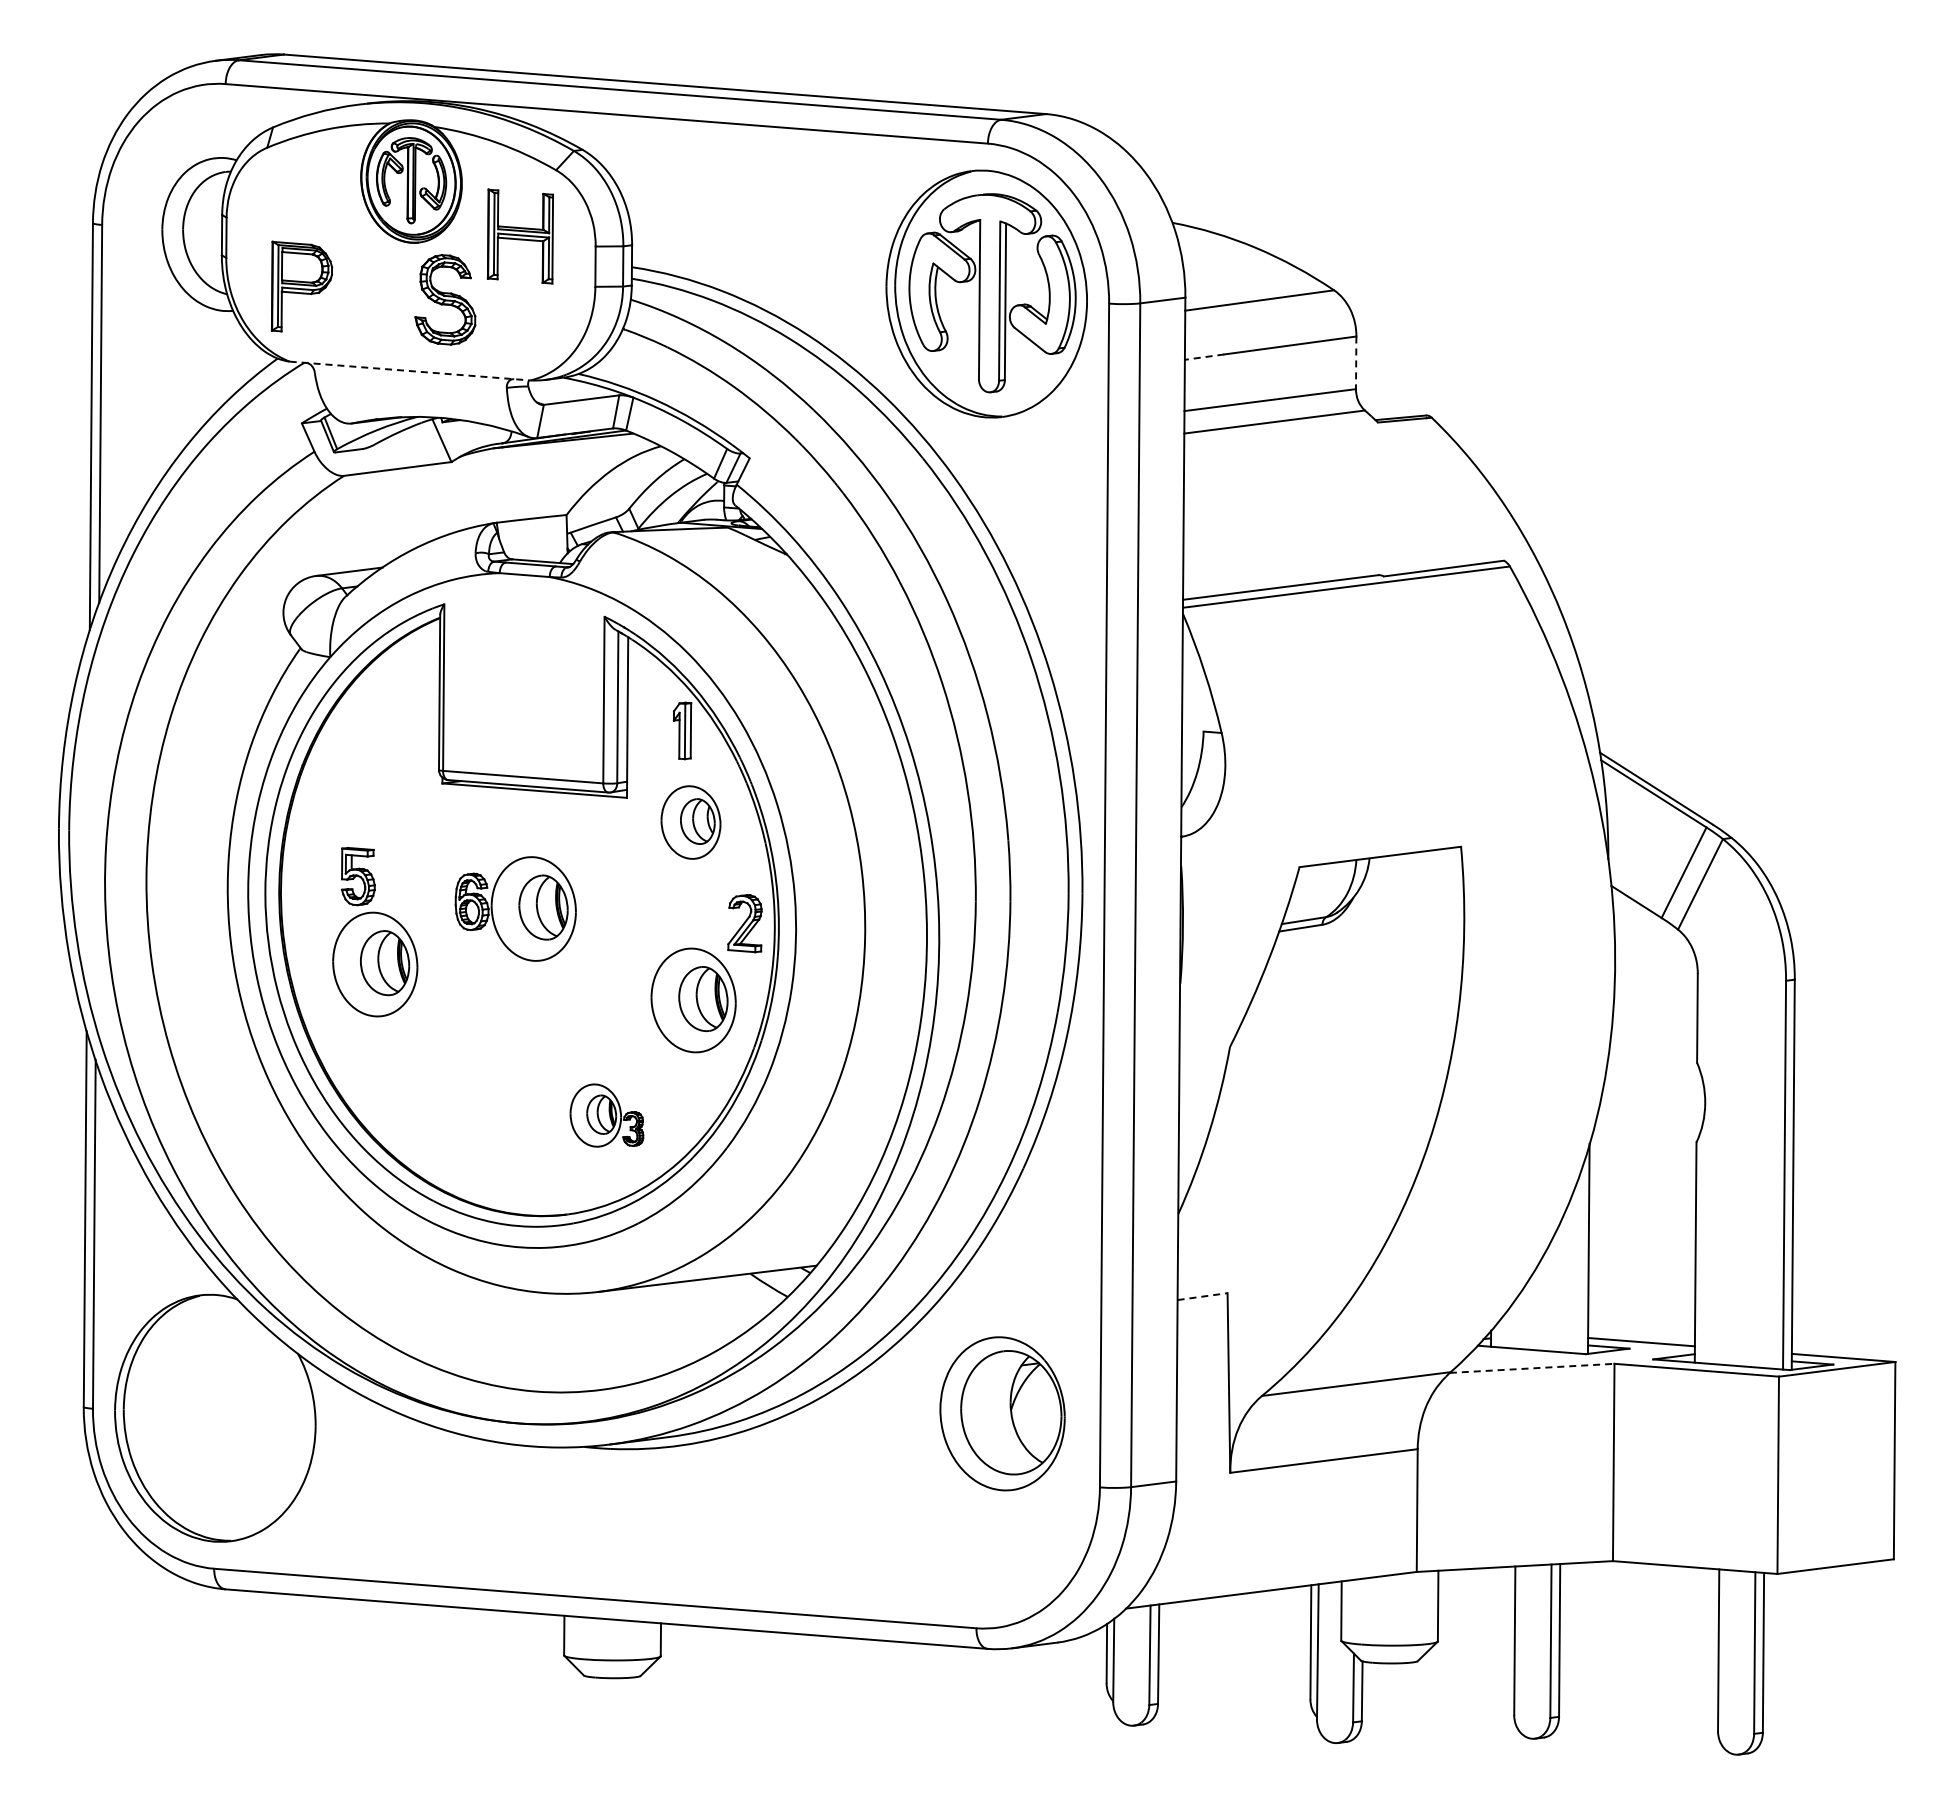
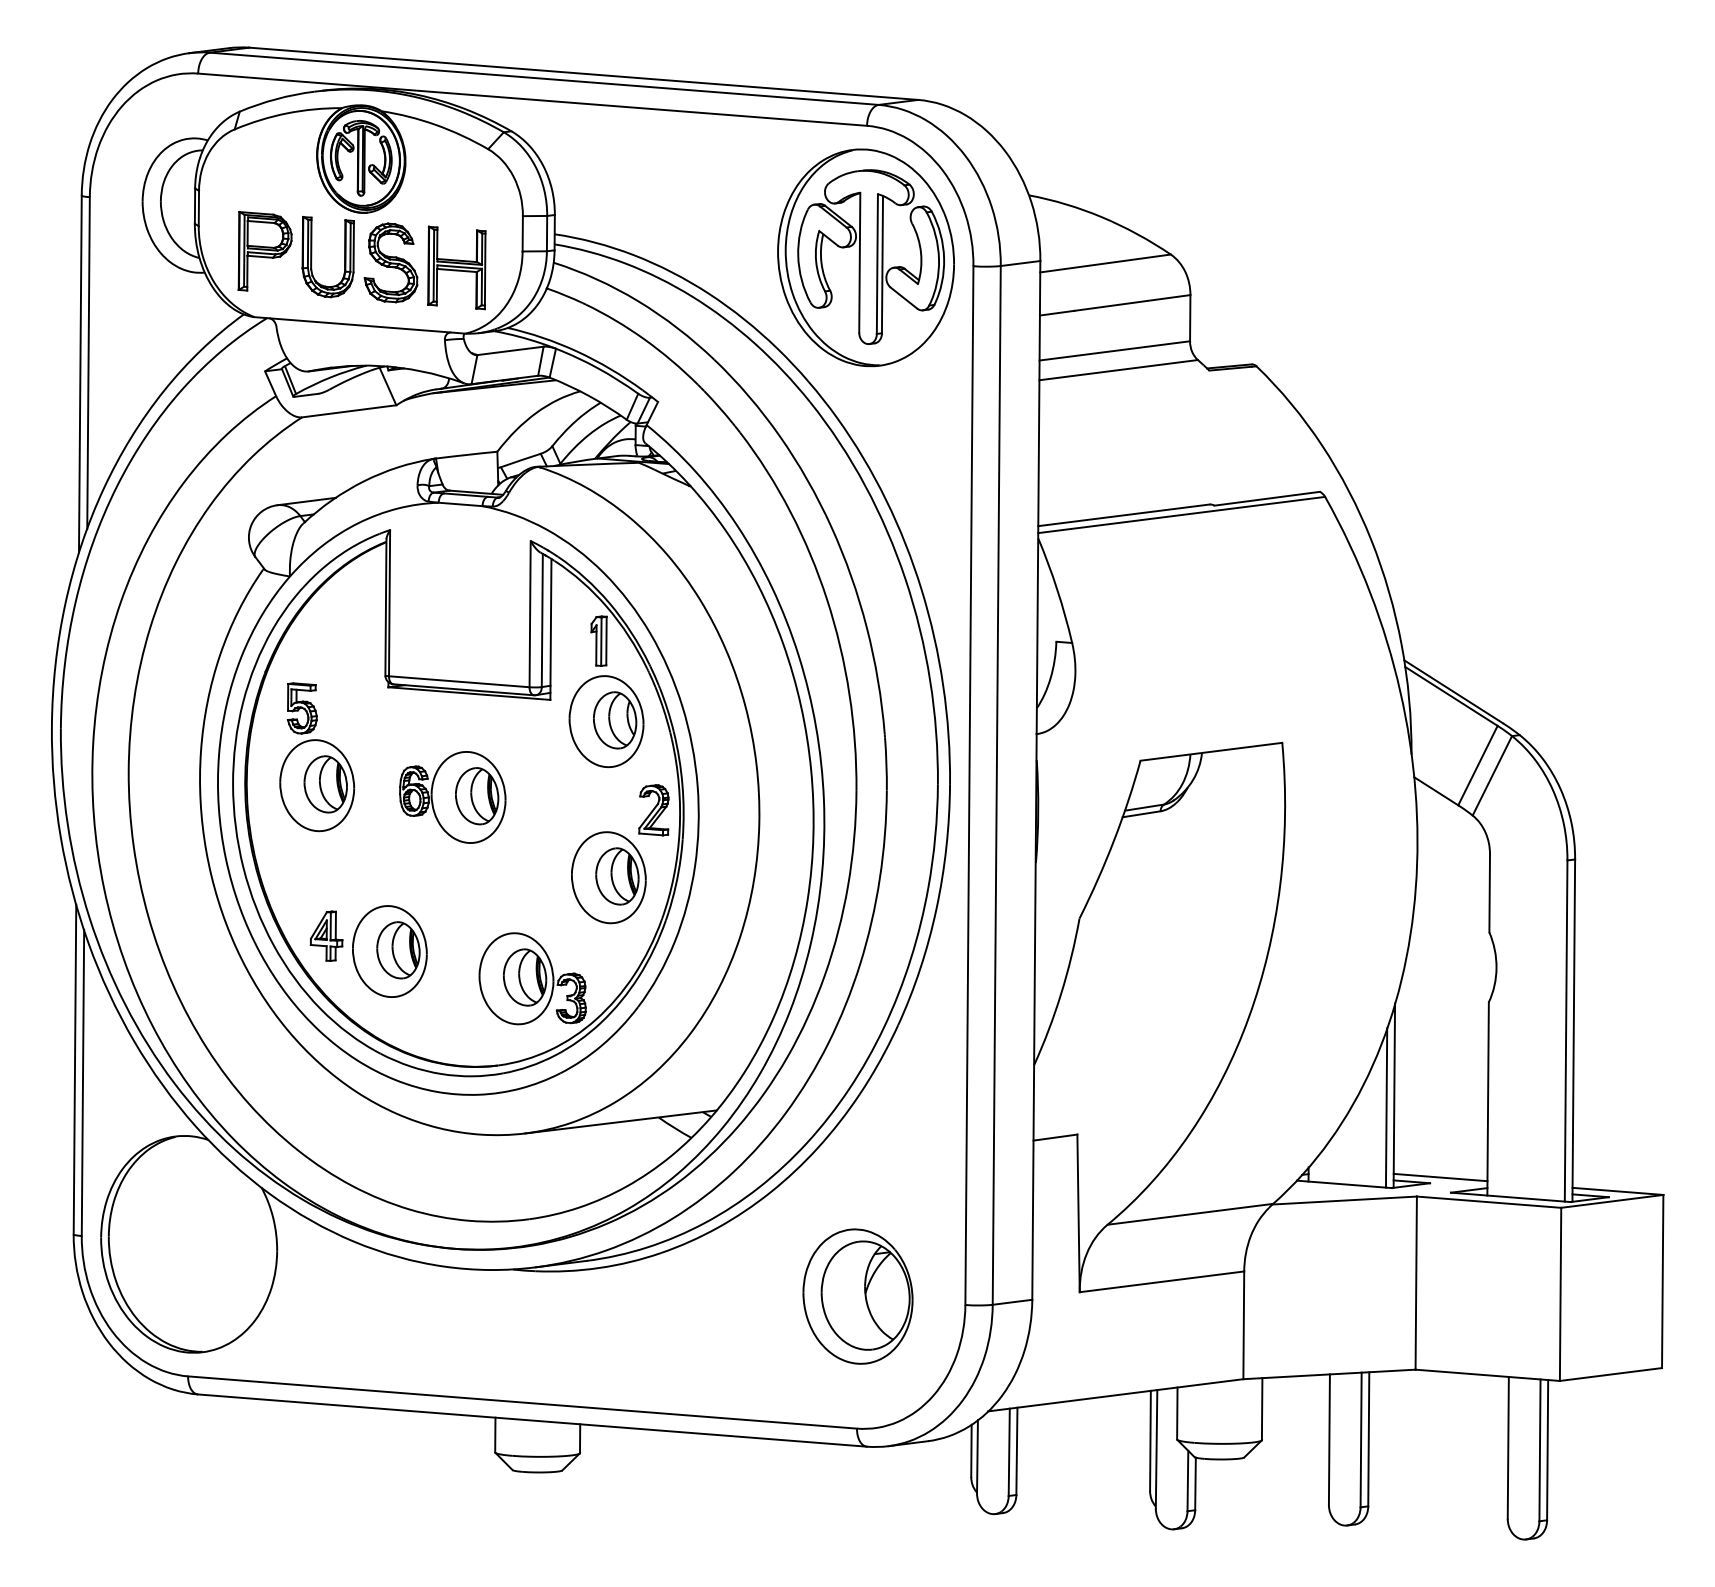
part: (519, 236) -> (456, 267), moved
part: (355, 292) -> (312, 256), added
line: (1204, 357) -> (1057, 313), dashed -> solid
line: (1356, 363) -> (1190, 318), dashed -> solid
line: (410, 371) -> (360, 325), dashed -> solid
part: (690, 822) -> (606, 721), size x1.43
part: (375, 932) -> (317, 757), moved
part: (371, 1067) -> (326, 936), added
part: (444, 1084) -> (390, 951), added
part: (606, 1115) -> (532, 978), size x1.67
line: (1579, 1262) -> (1386, 1107), added
line: (1203, 1296) -> (1056, 1137), dashed -> solid
line: (1532, 1368) -> (1344, 1200), dashed -> solid
part: (1002, 1413) -> (857, 1296), moved

